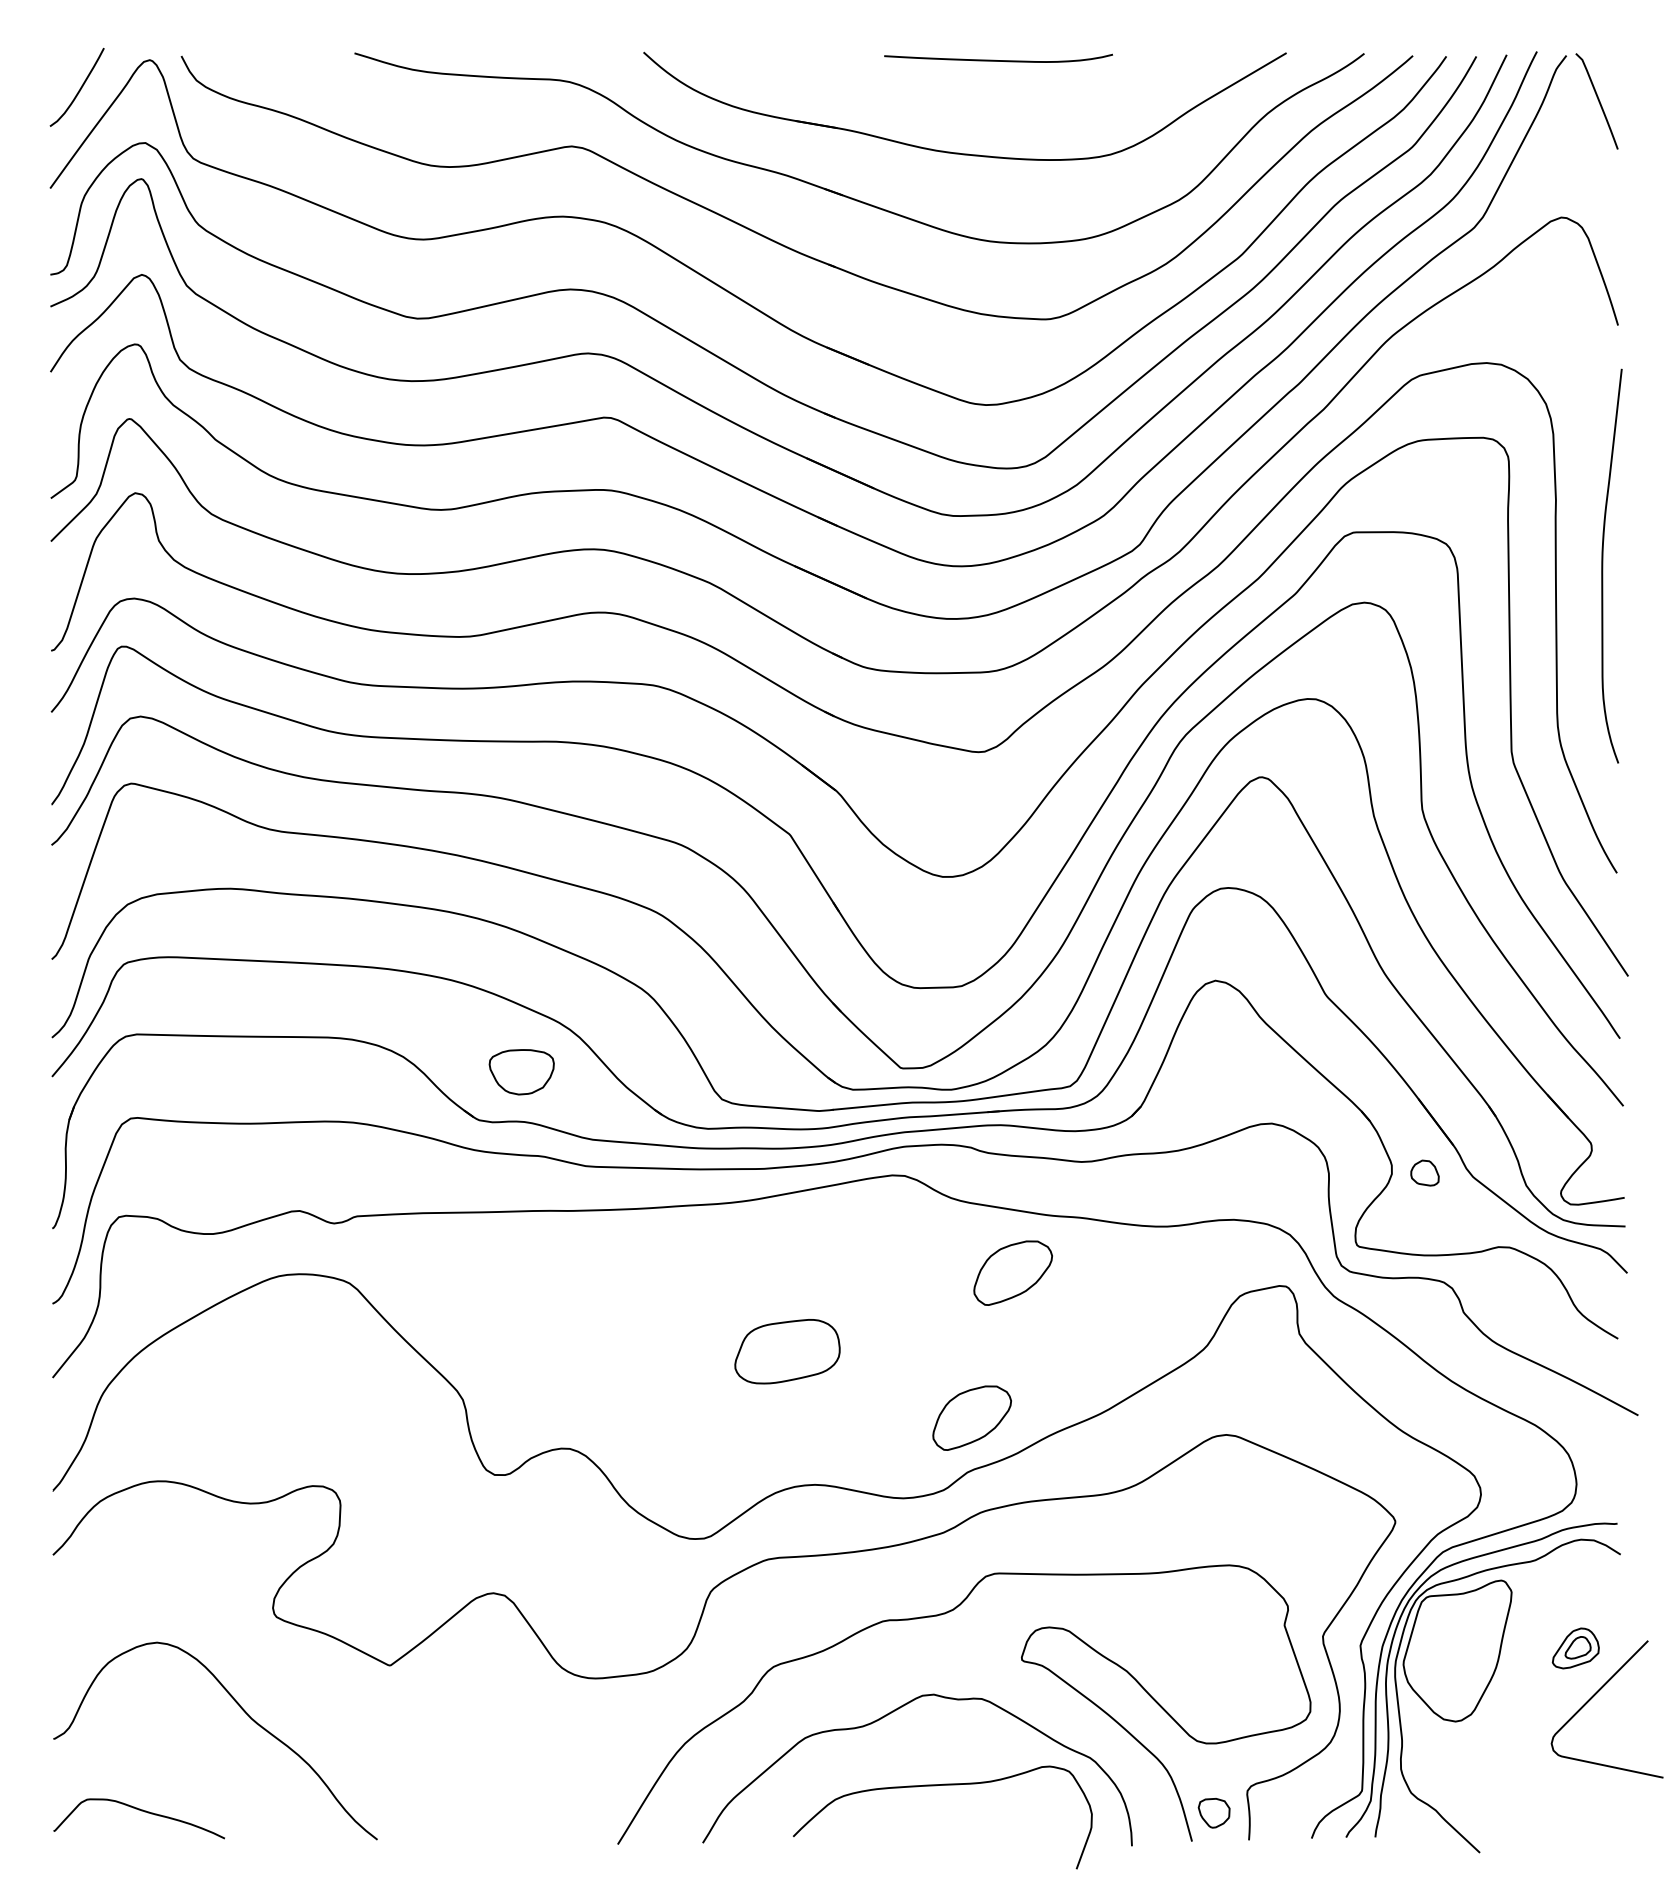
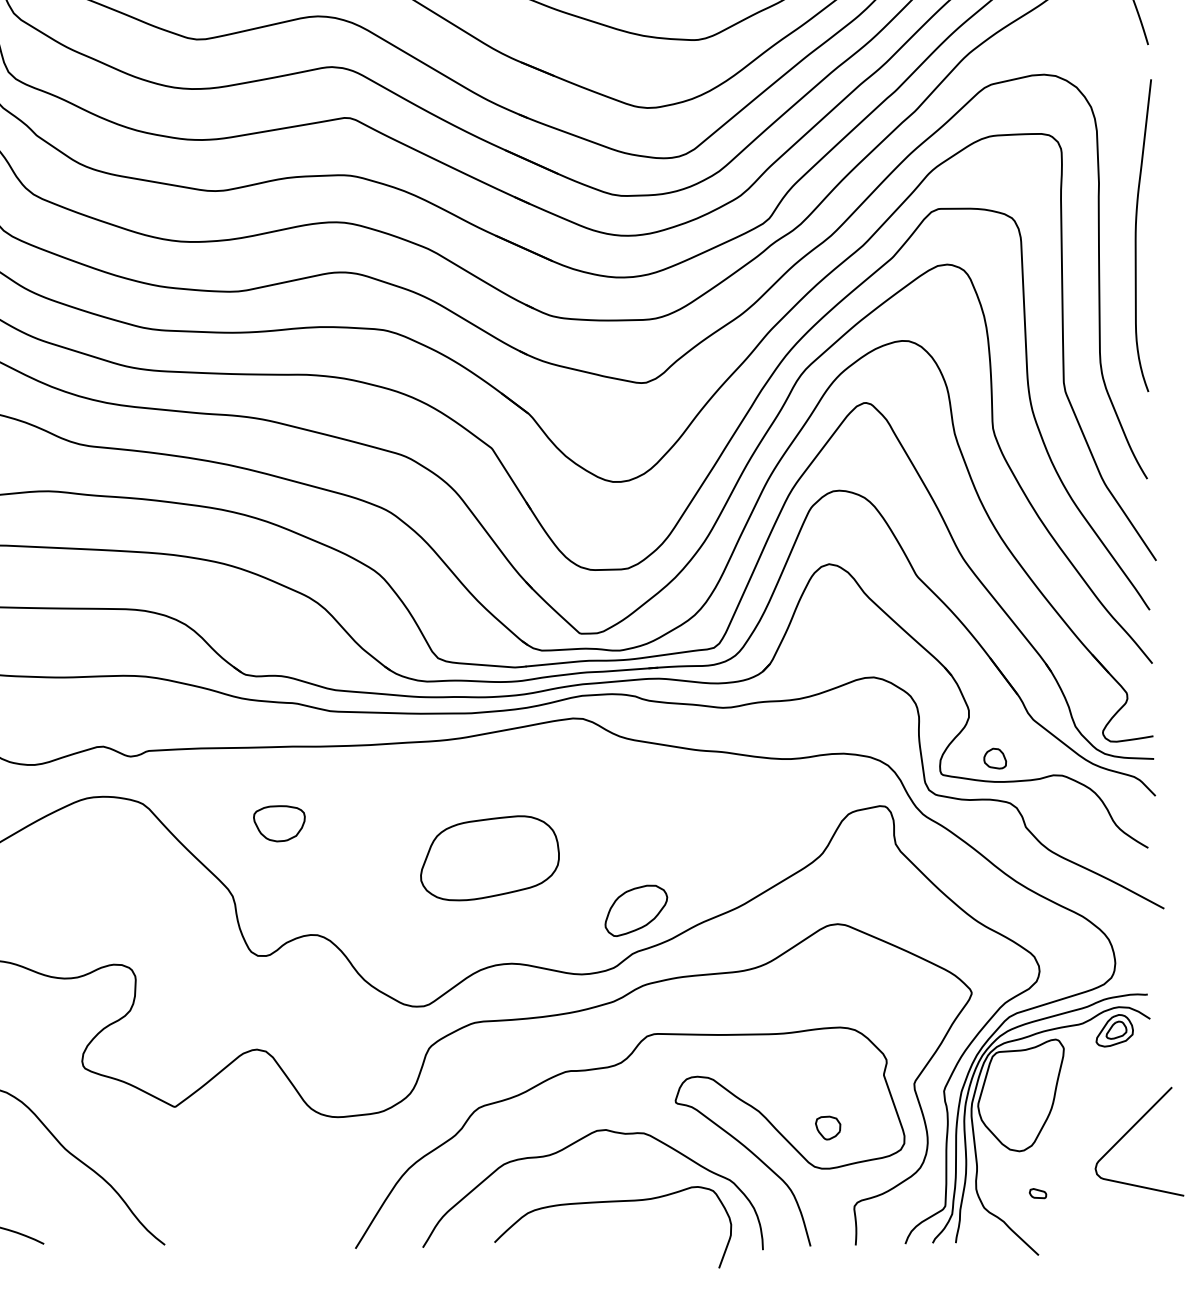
part: (521, 1072) -> (279, 823), moved
part: (1424, 1172) -> (994, 758), moved
part: (1012, 1272) -> (668, 795), removed
part: (787, 1351) -> (489, 858), size x1.67
part: (1575, 1648) -> (1114, 1030), moved
part: (1478, 1774) -> (1037, 1193), added
part: (1213, 1813) -> (827, 1128), moved

